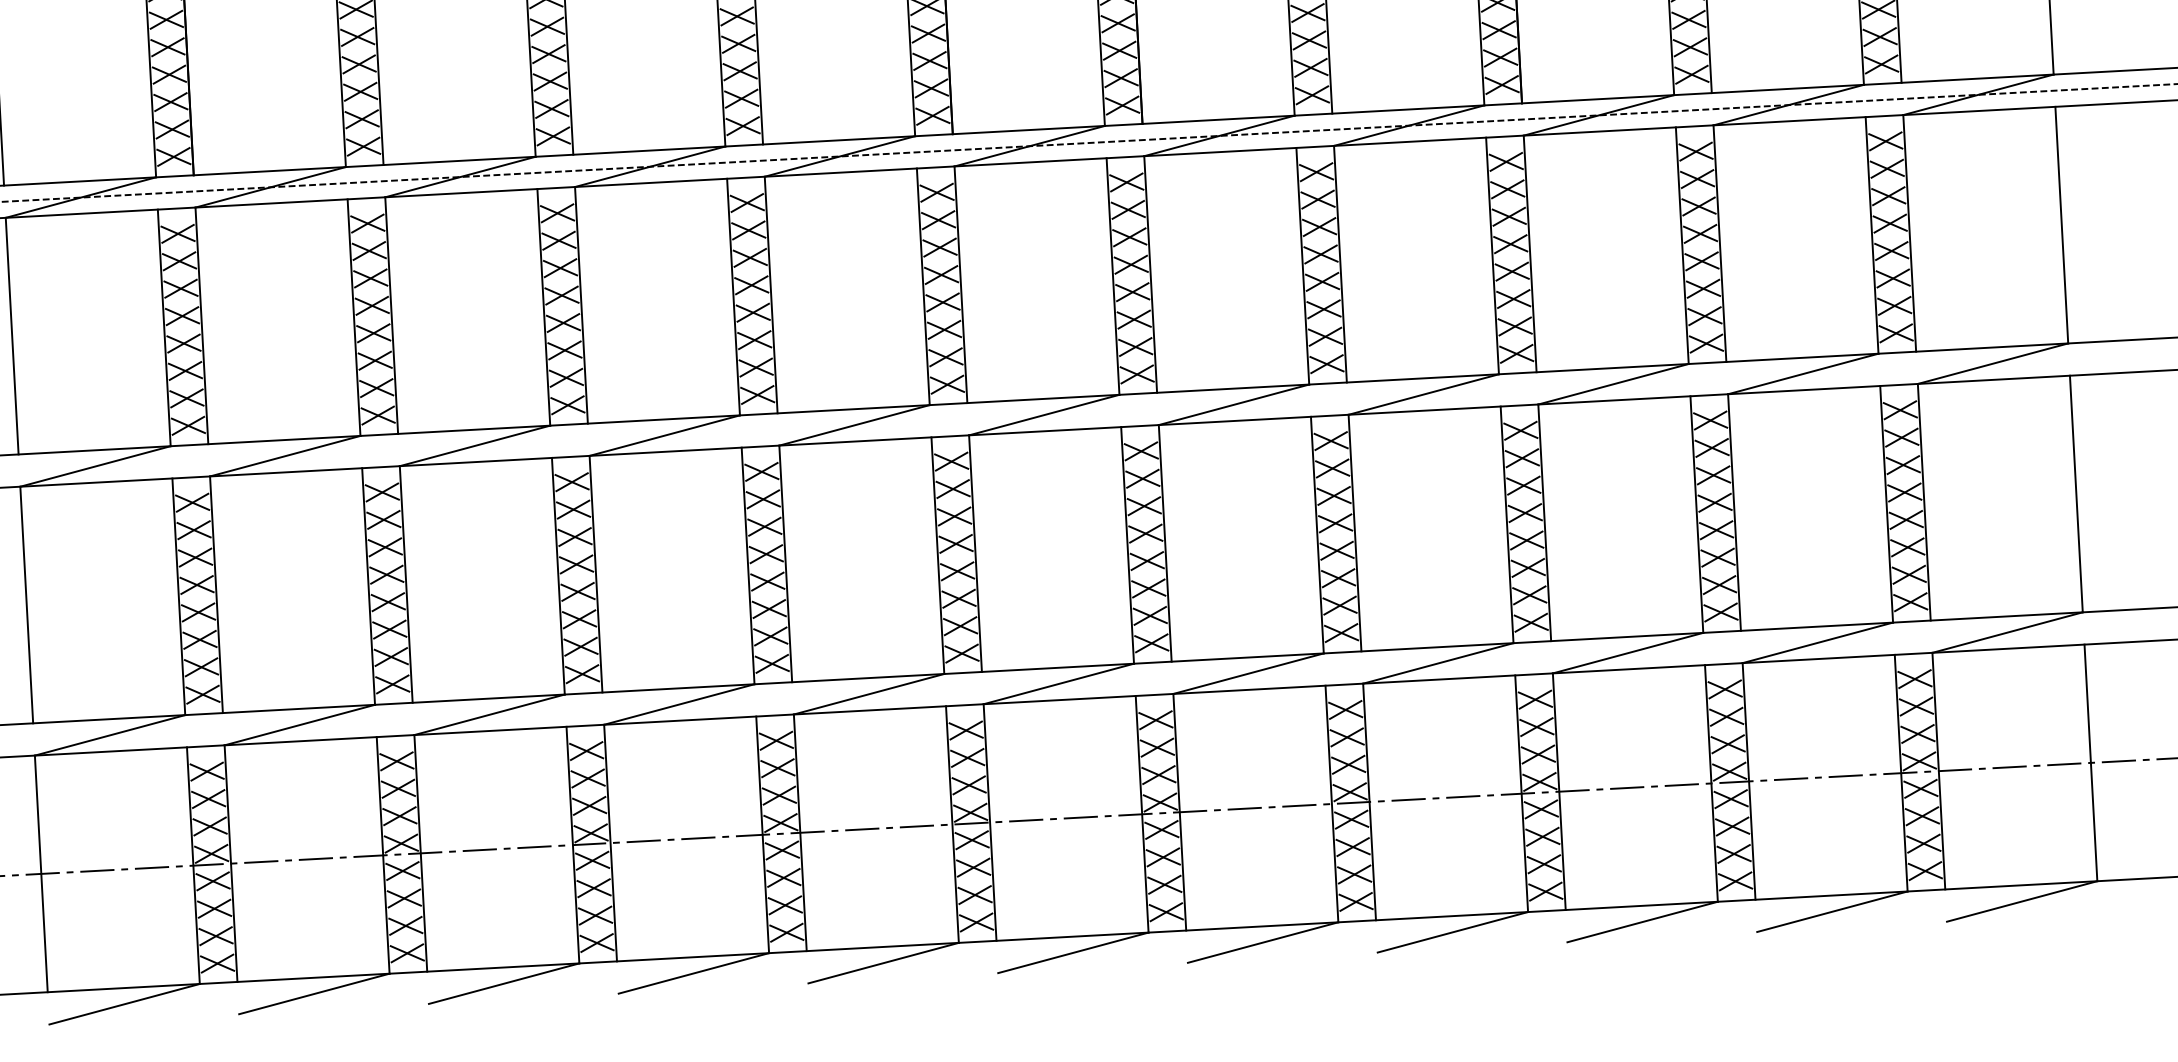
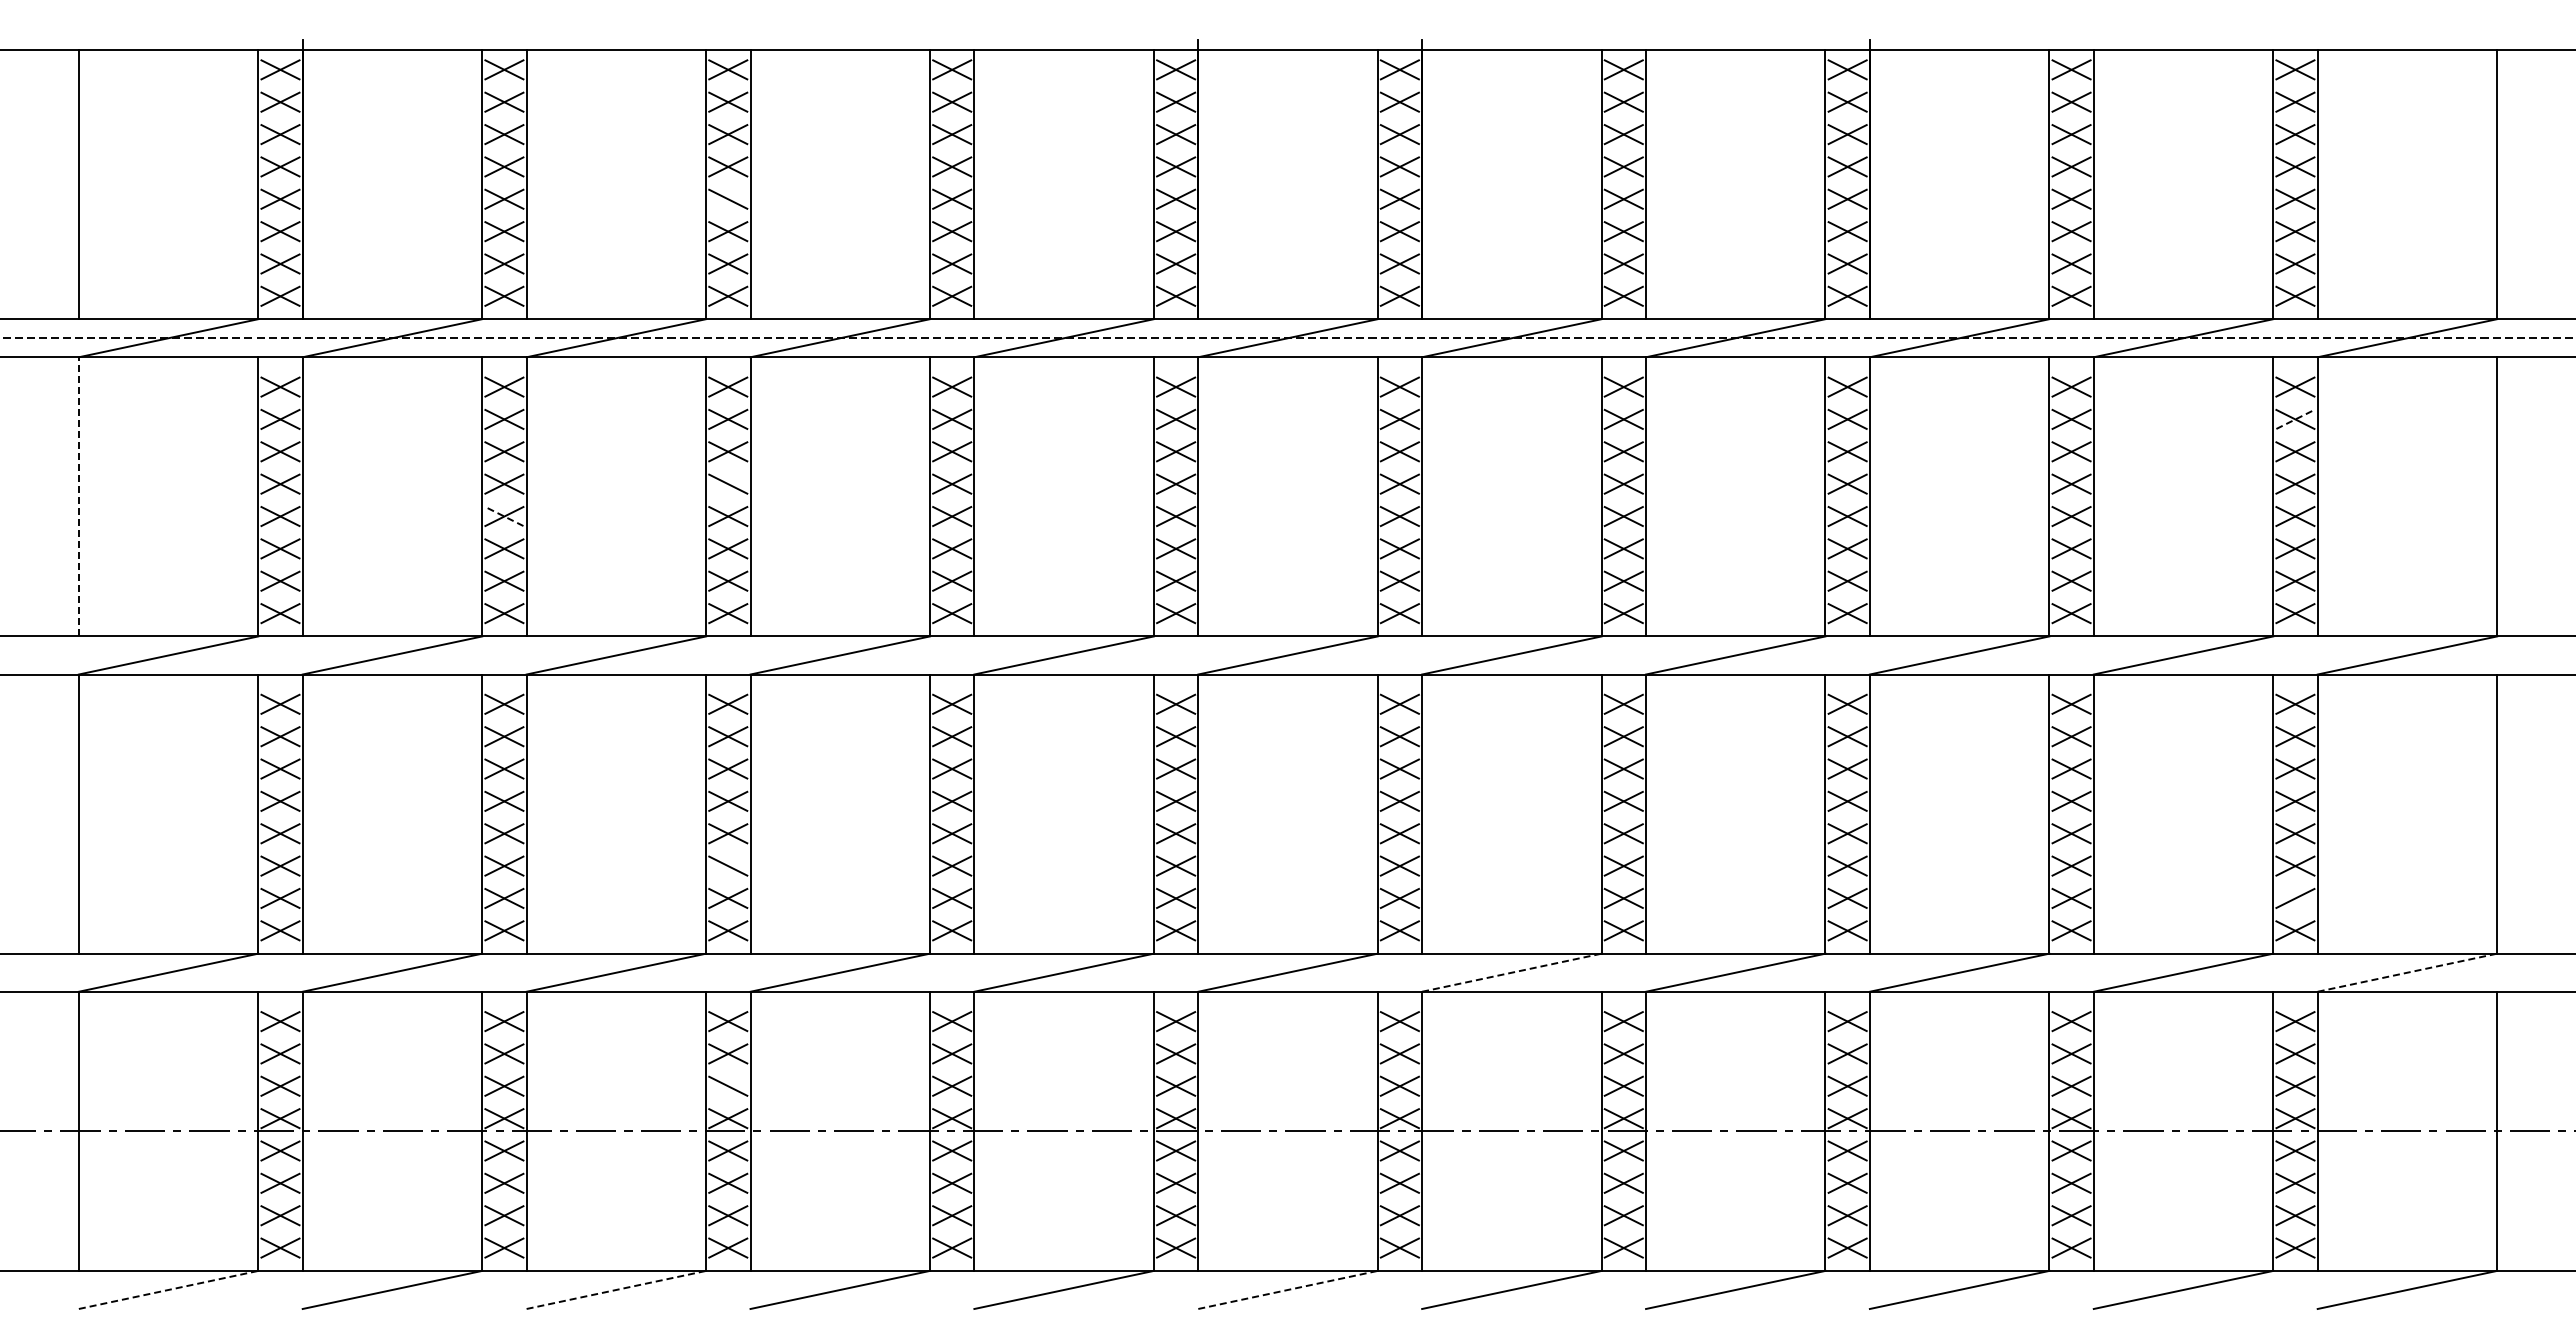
line: (549, 53) -> (728, 198), removed
line: (1887, 168) -> (2295, 419), solid -> dashed
line: (562, 295) -> (728, 483), removed
line: (372, 333) -> (503, 516), solid -> dashed
line: (11, 335) -> (78, 496), solid -> dashed
line: (1909, 574) -> (2295, 898), removed
line: (579, 618) -> (728, 865), removed
line: (2007, 632) -> (2407, 972), solid -> dashed
line: (1248, 673) -> (1511, 972), solid -> dashed
line: (589, 805) -> (728, 1085), removed
line: (1073, 952) -> (1288, 1289), solid -> dashed
line: (504, 983) -> (616, 1289), solid -> dashed
line: (124, 1003) -> (168, 1289), solid -> dashed

